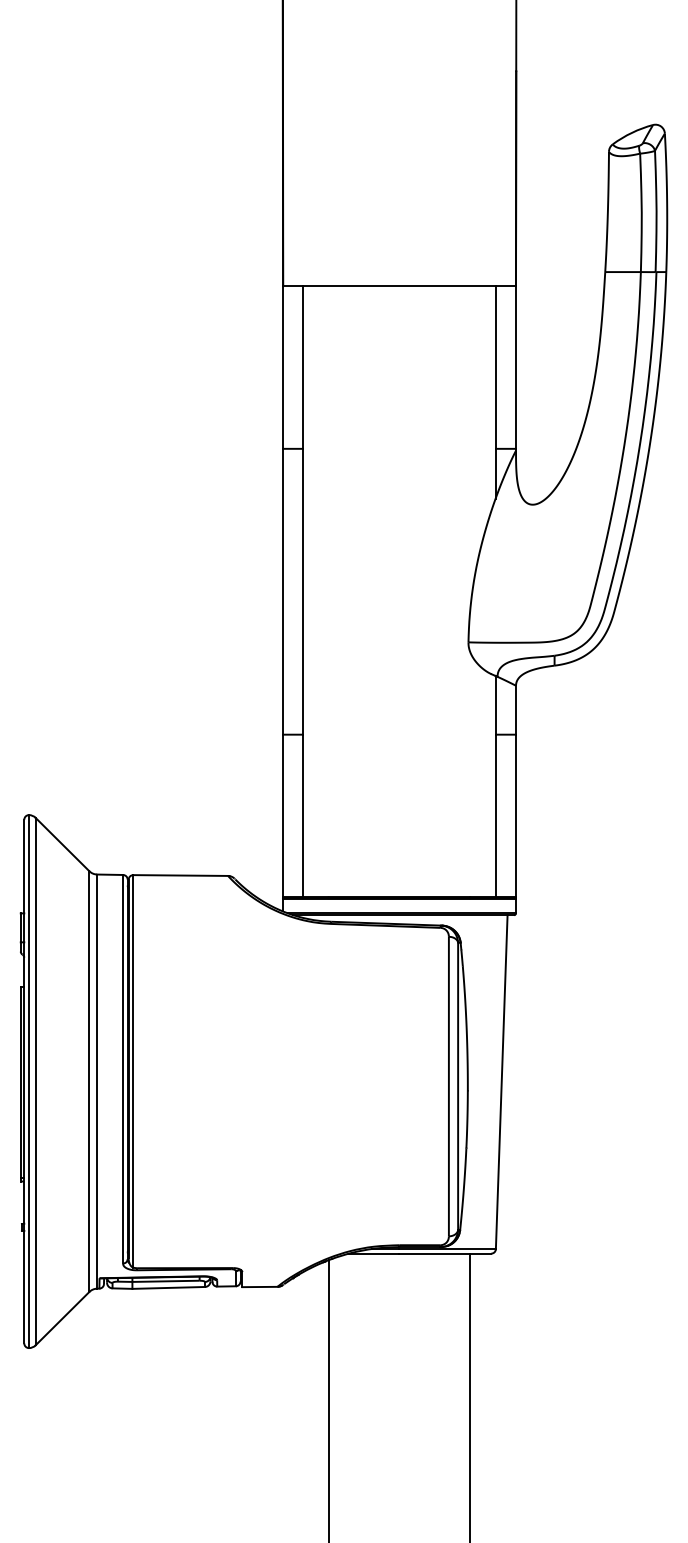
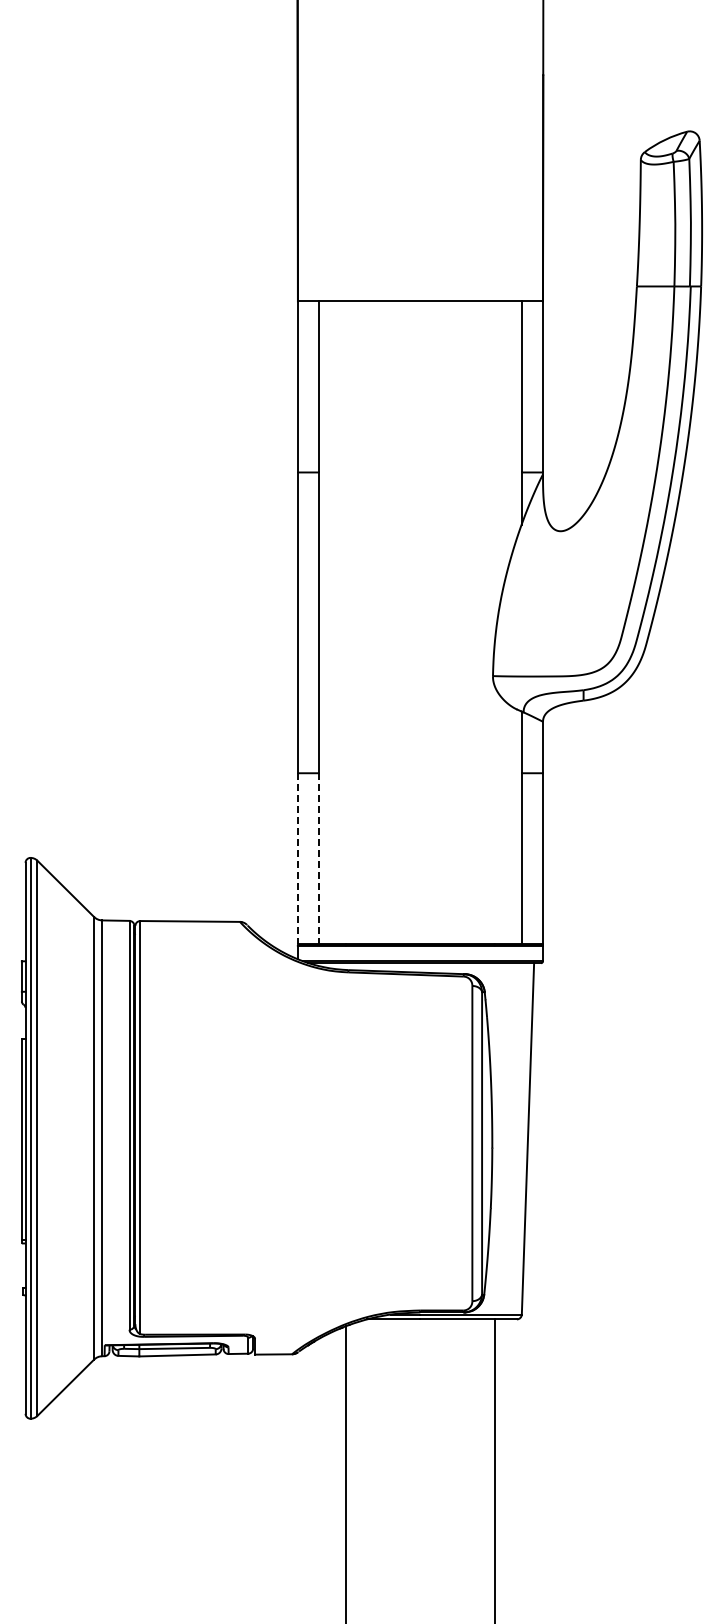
line: (282, 815) -> (297, 858), solid -> dashed
line: (303, 815) -> (319, 858), solid -> dashed

